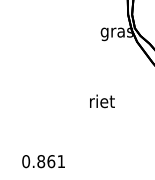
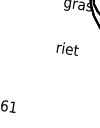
text: (102, 101) -> (67, 48), moved

